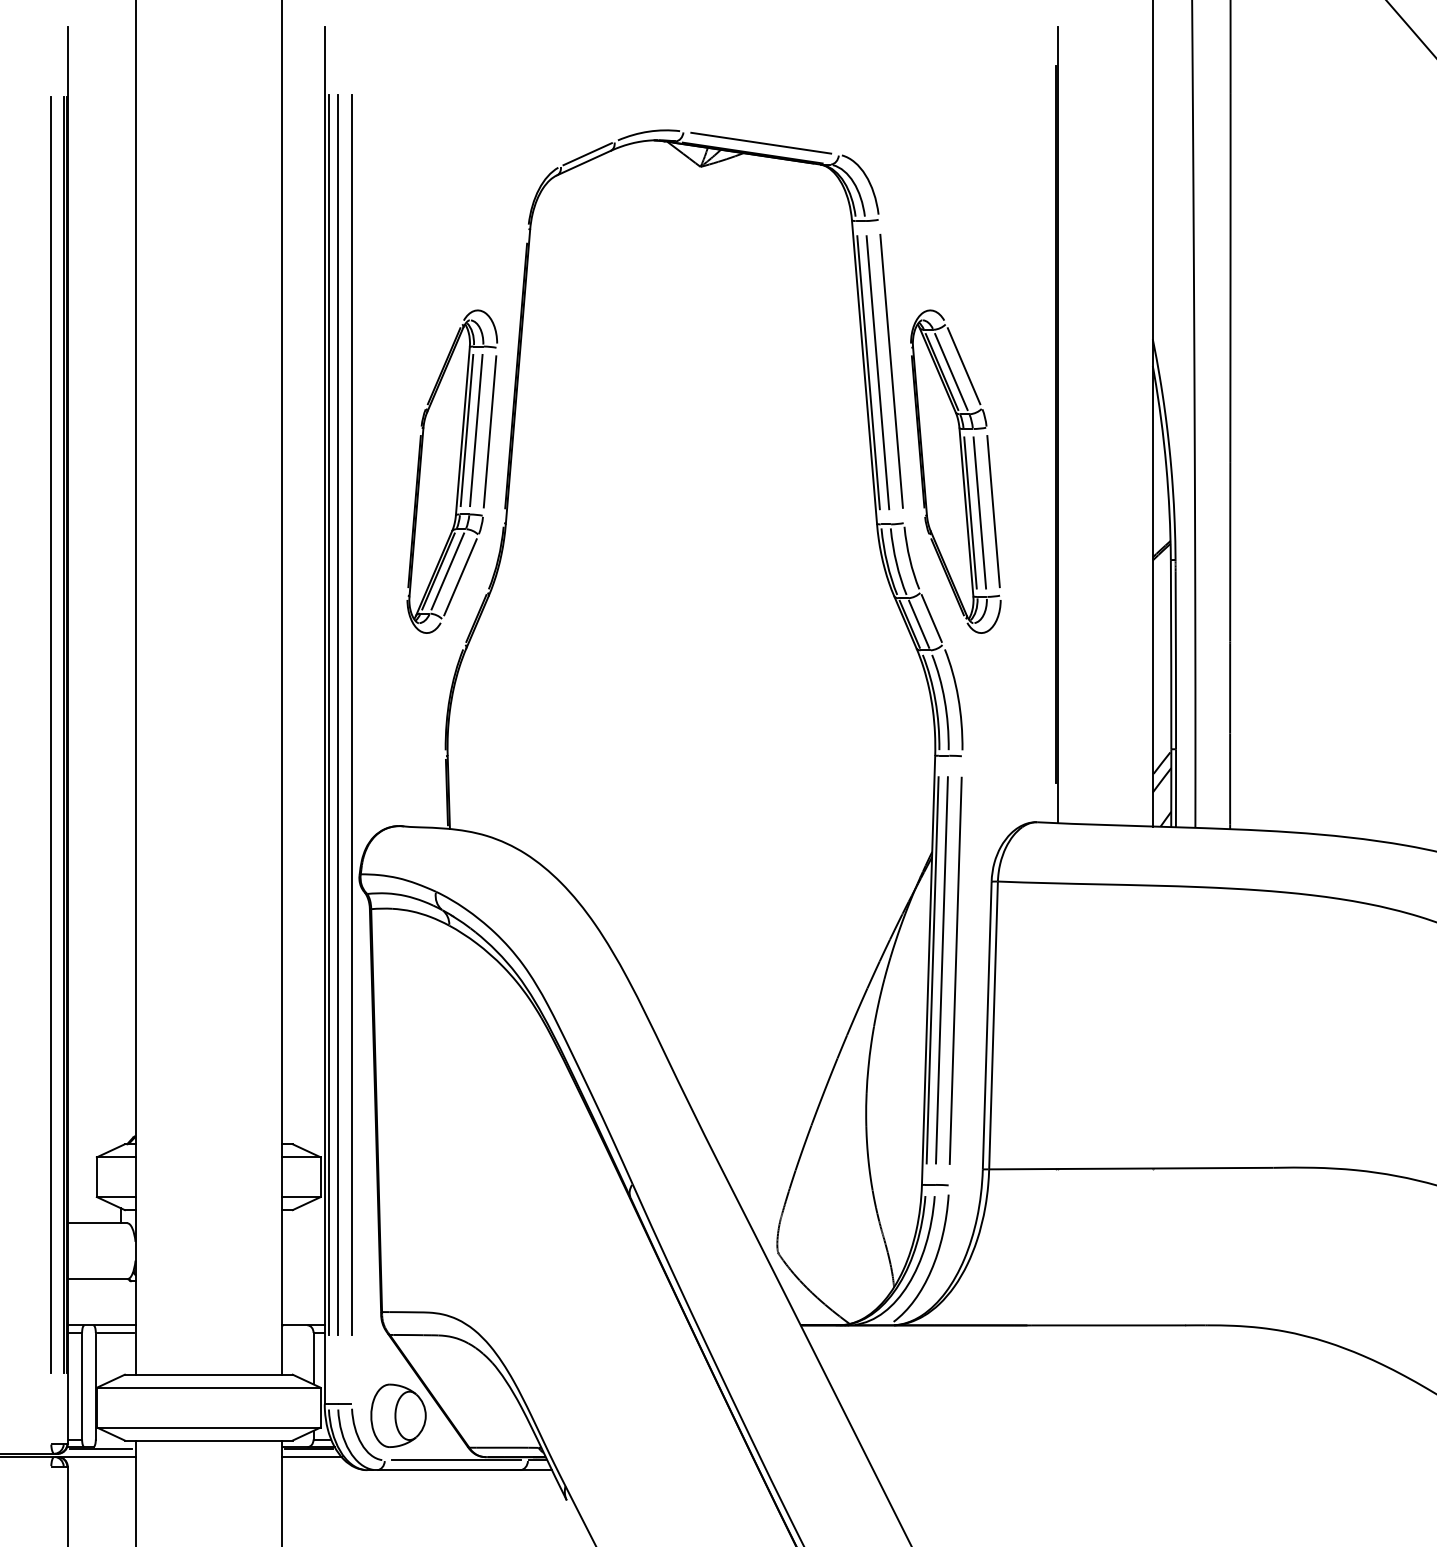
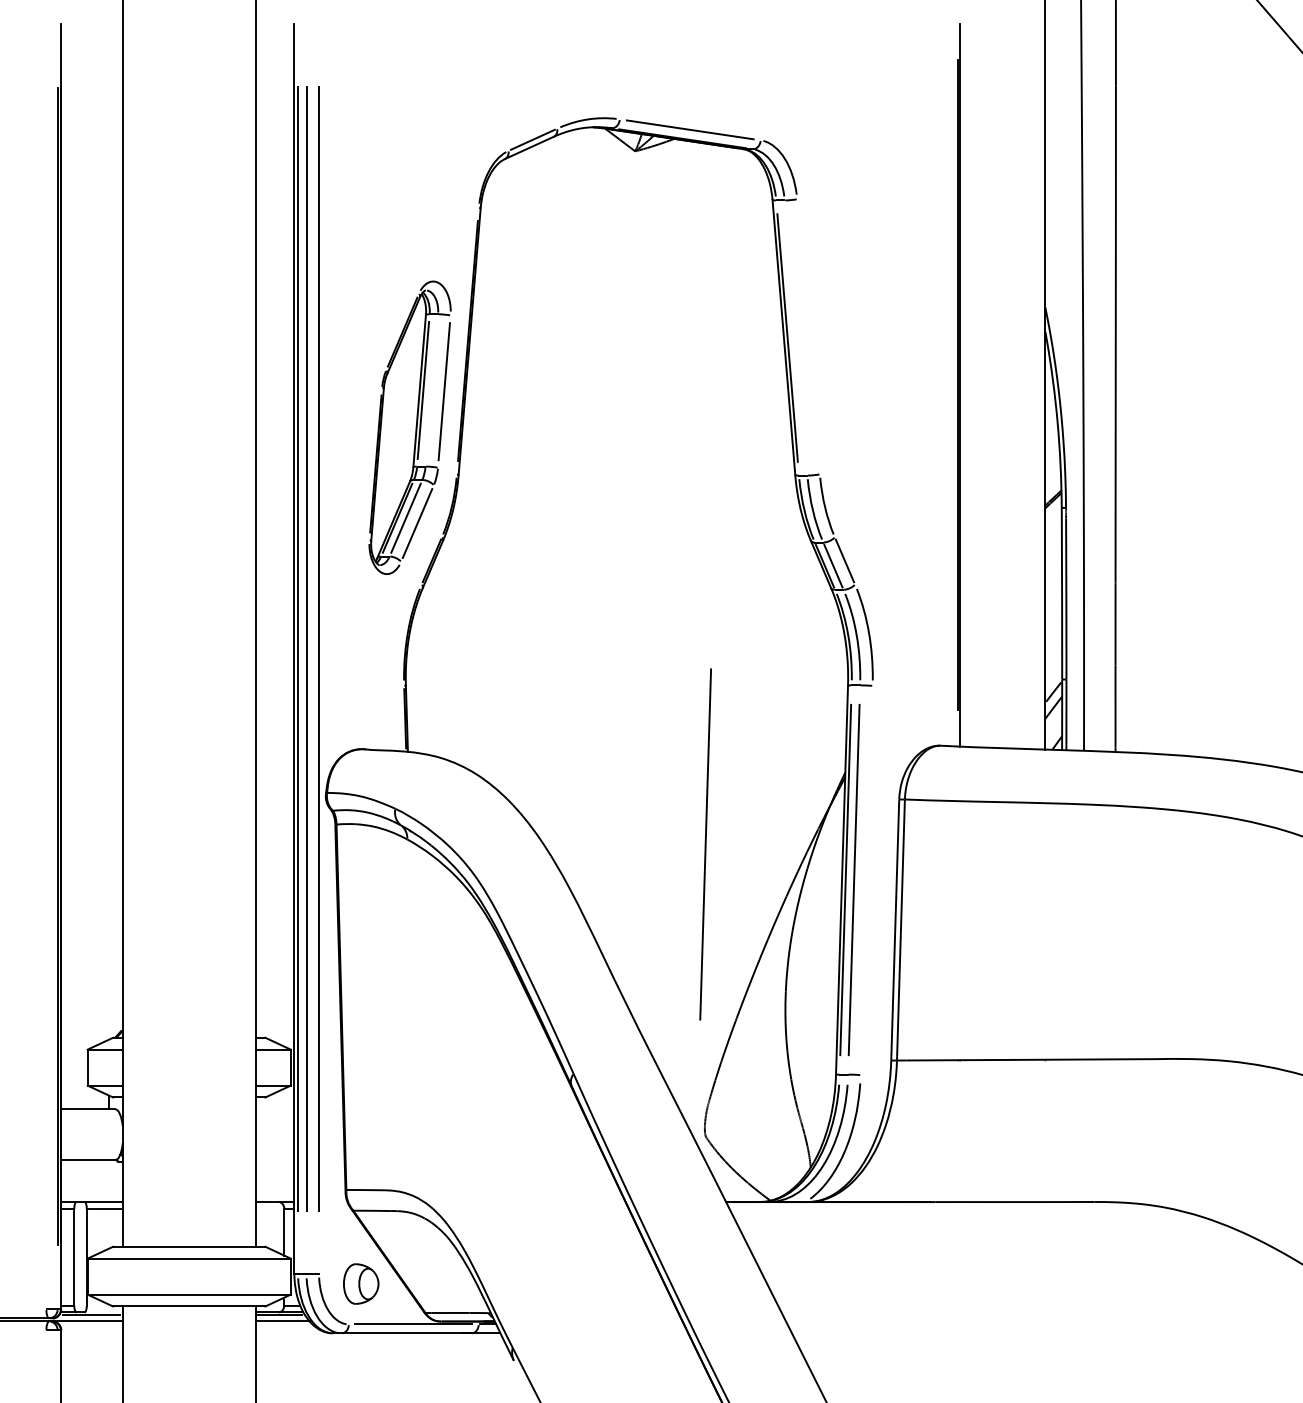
line: (891, 371) -> (808, 336), removed
line: (877, 372) -> (795, 337), removed
line: (475, 429) -> (431, 389), removed
part: (955, 471) -> (866, 427), removed
line: (51, 734) -> (46, 666), removed
line: (955, 970) -> (705, 844), moved
part: (397, 1415) -> (360, 1283), size x0.7

